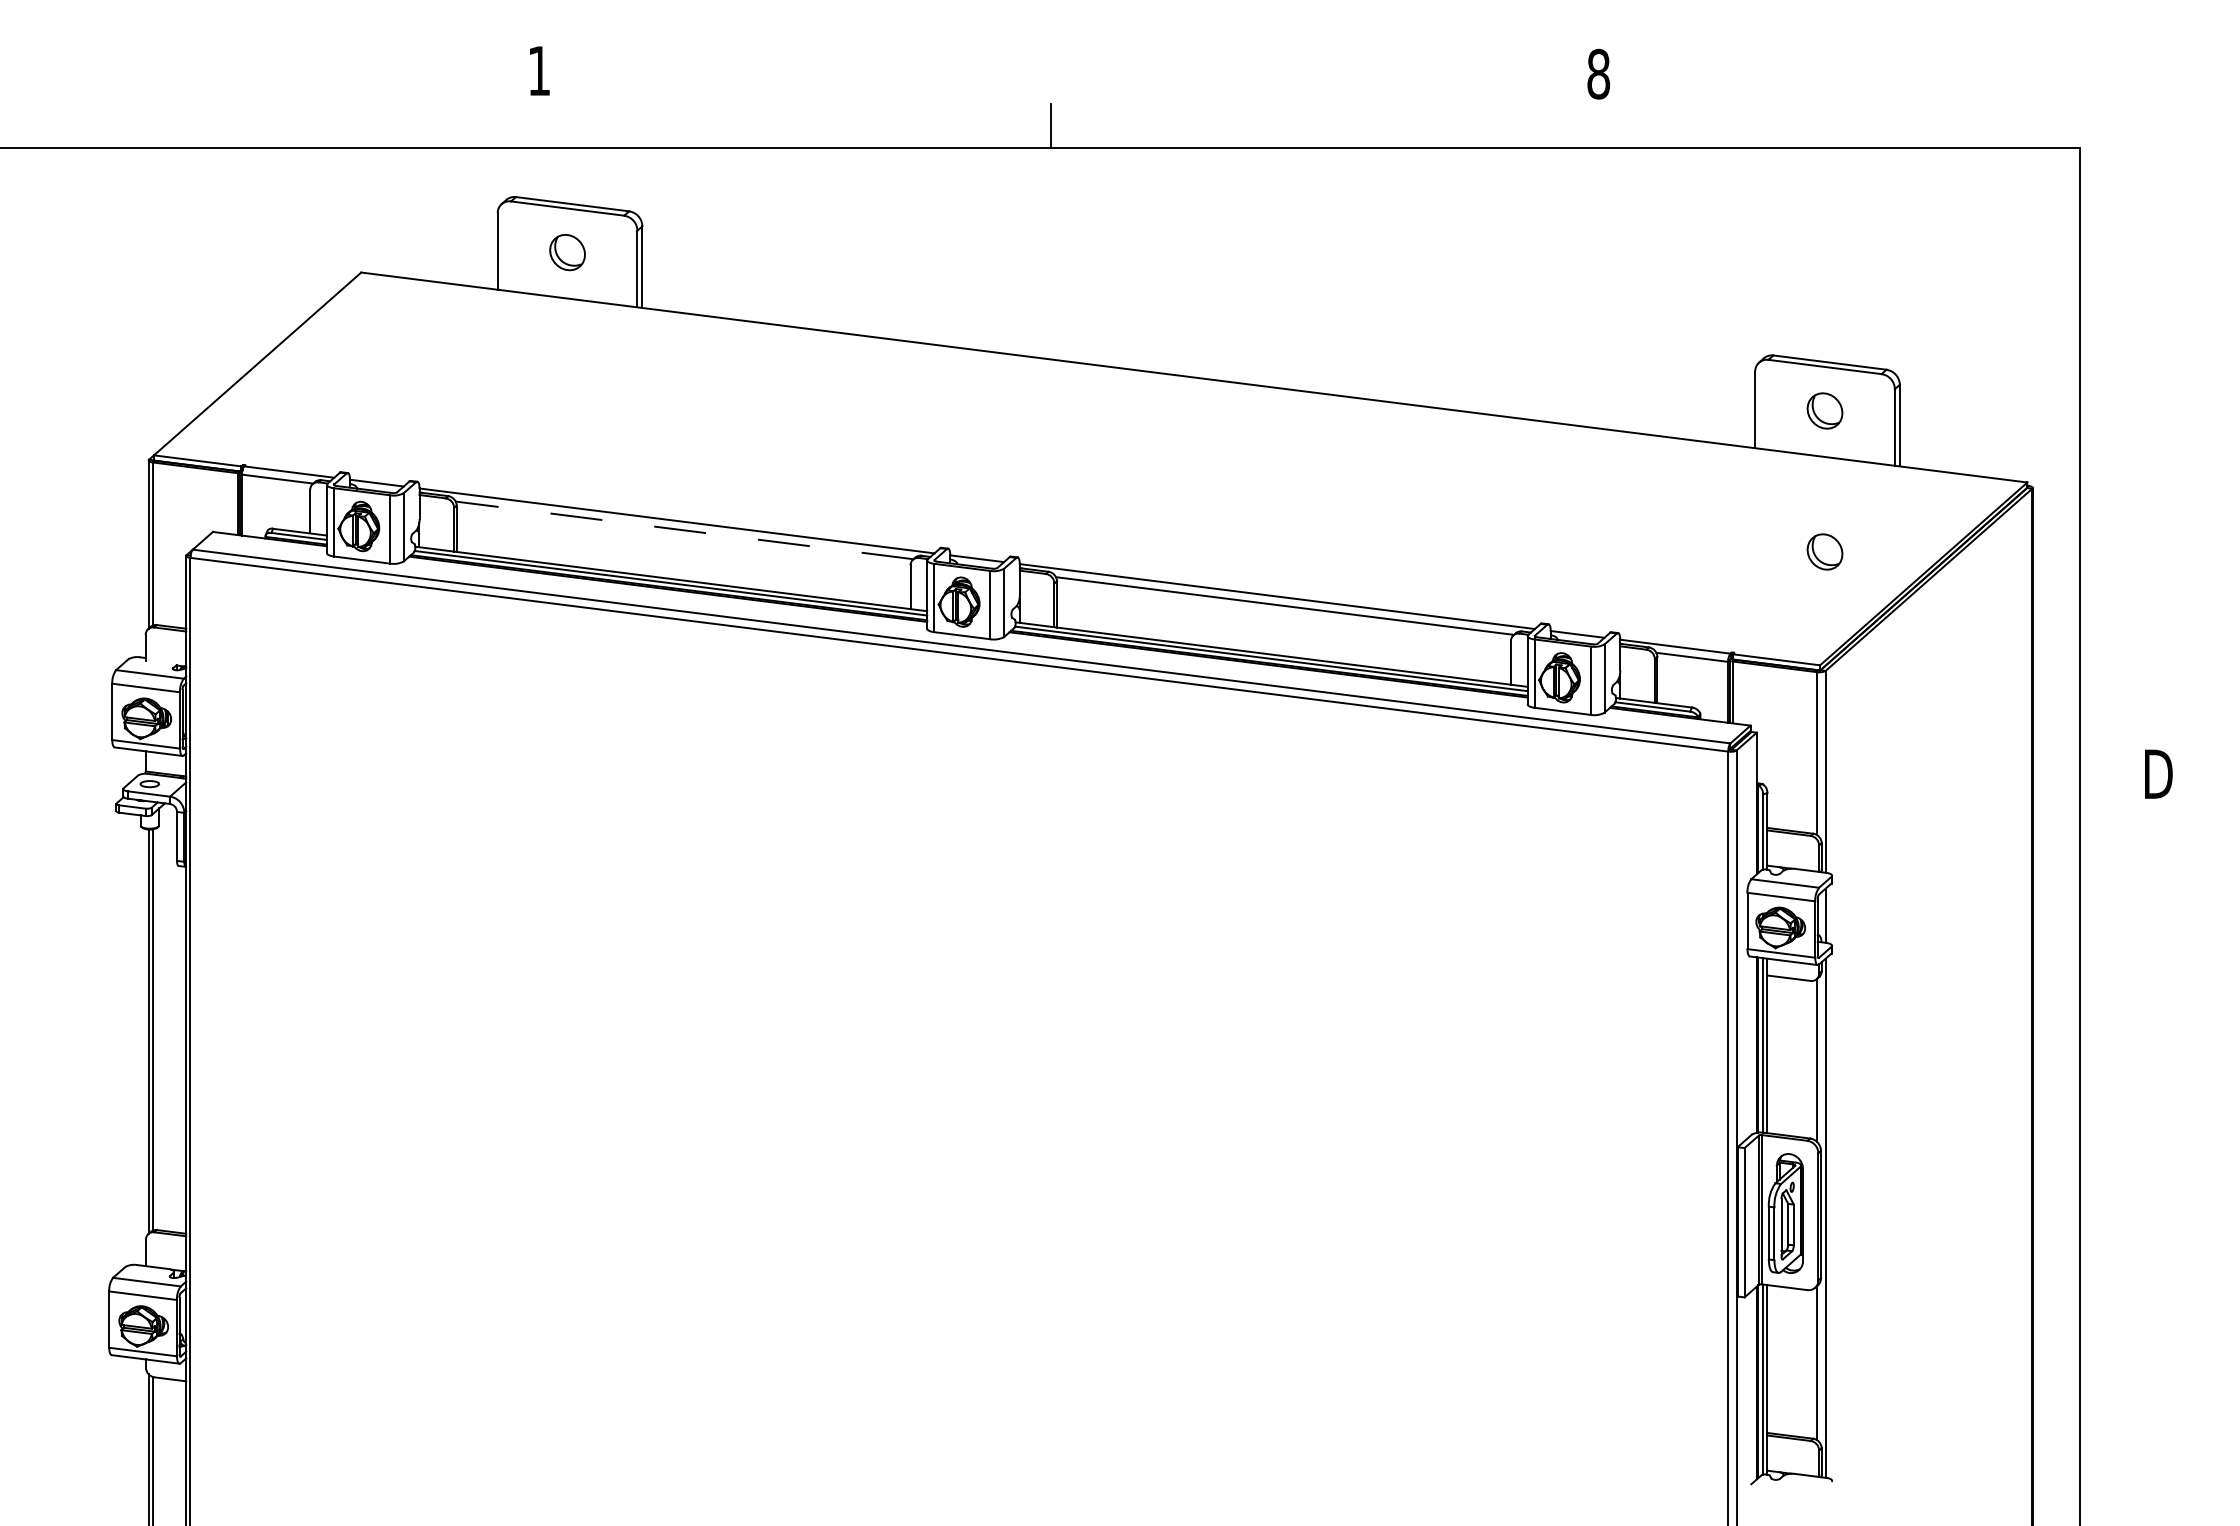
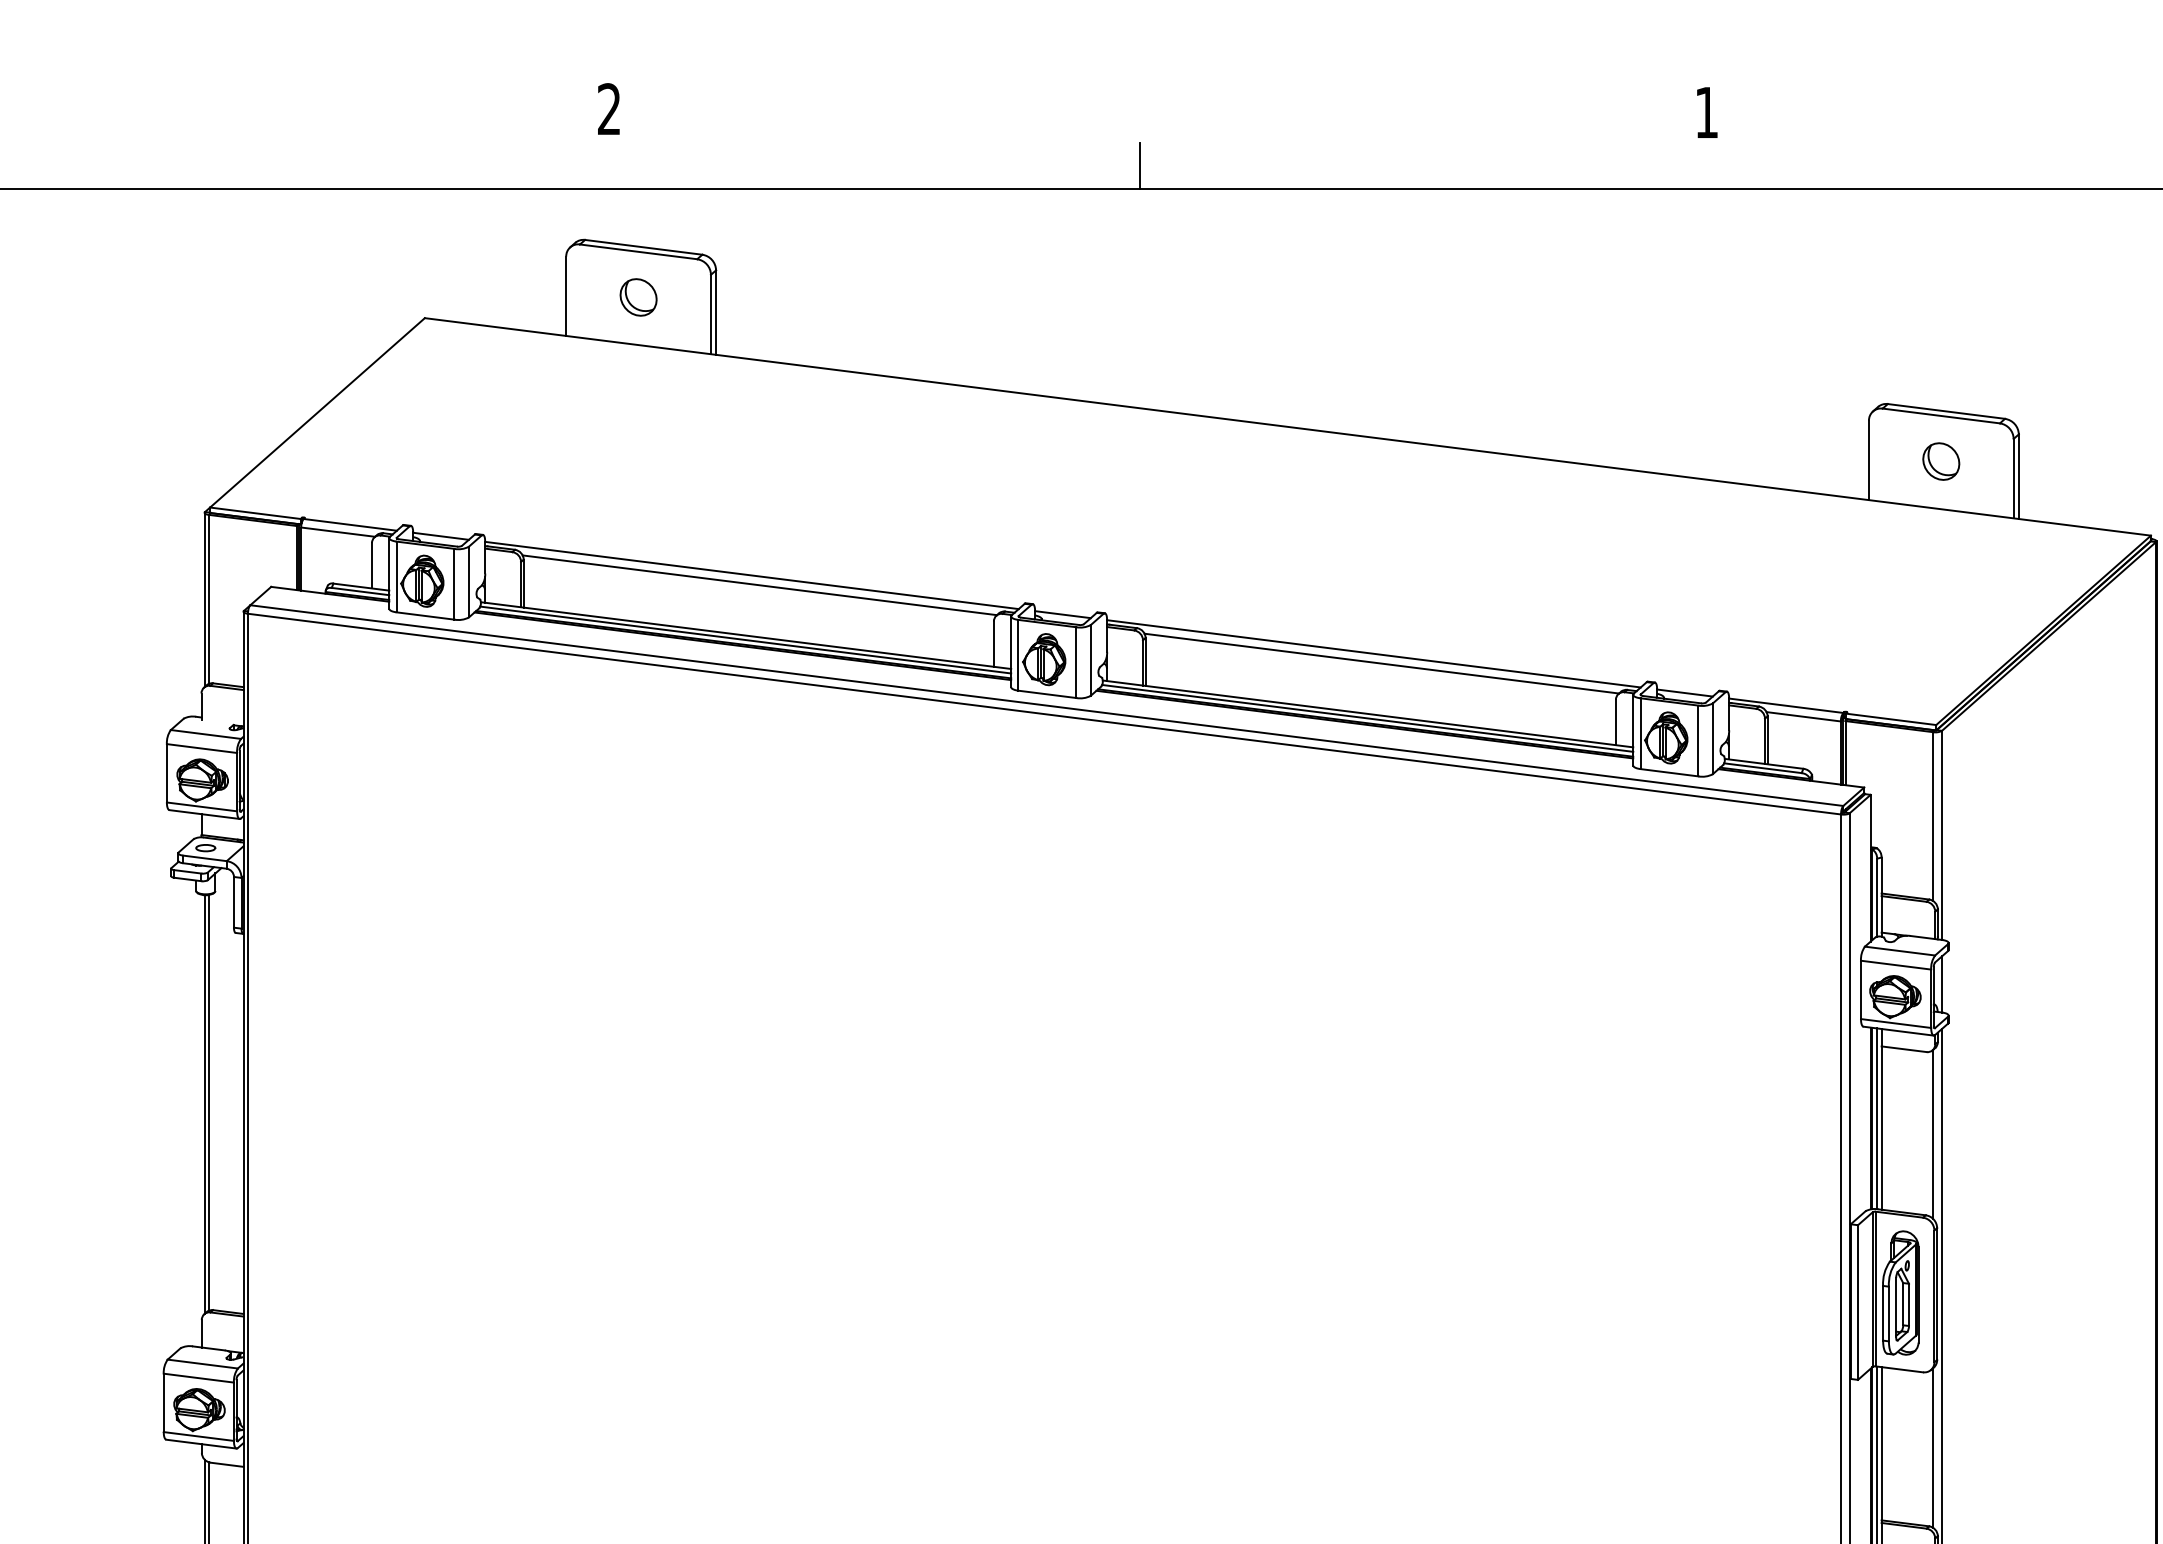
text: (538, 70) -> (608, 108), 1 -> 2
text: (1598, 73) -> (1706, 111), 8 -> 1
line: (684, 530) -> (759, 585), dashed -> solid
part: (1824, 551) -> (1940, 607), removed

